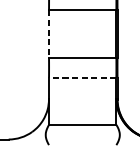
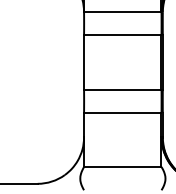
line: (49, 33) -> (84, 62), dashed -> solid
line: (82, 77) -> (122, 112), dashed -> solid

